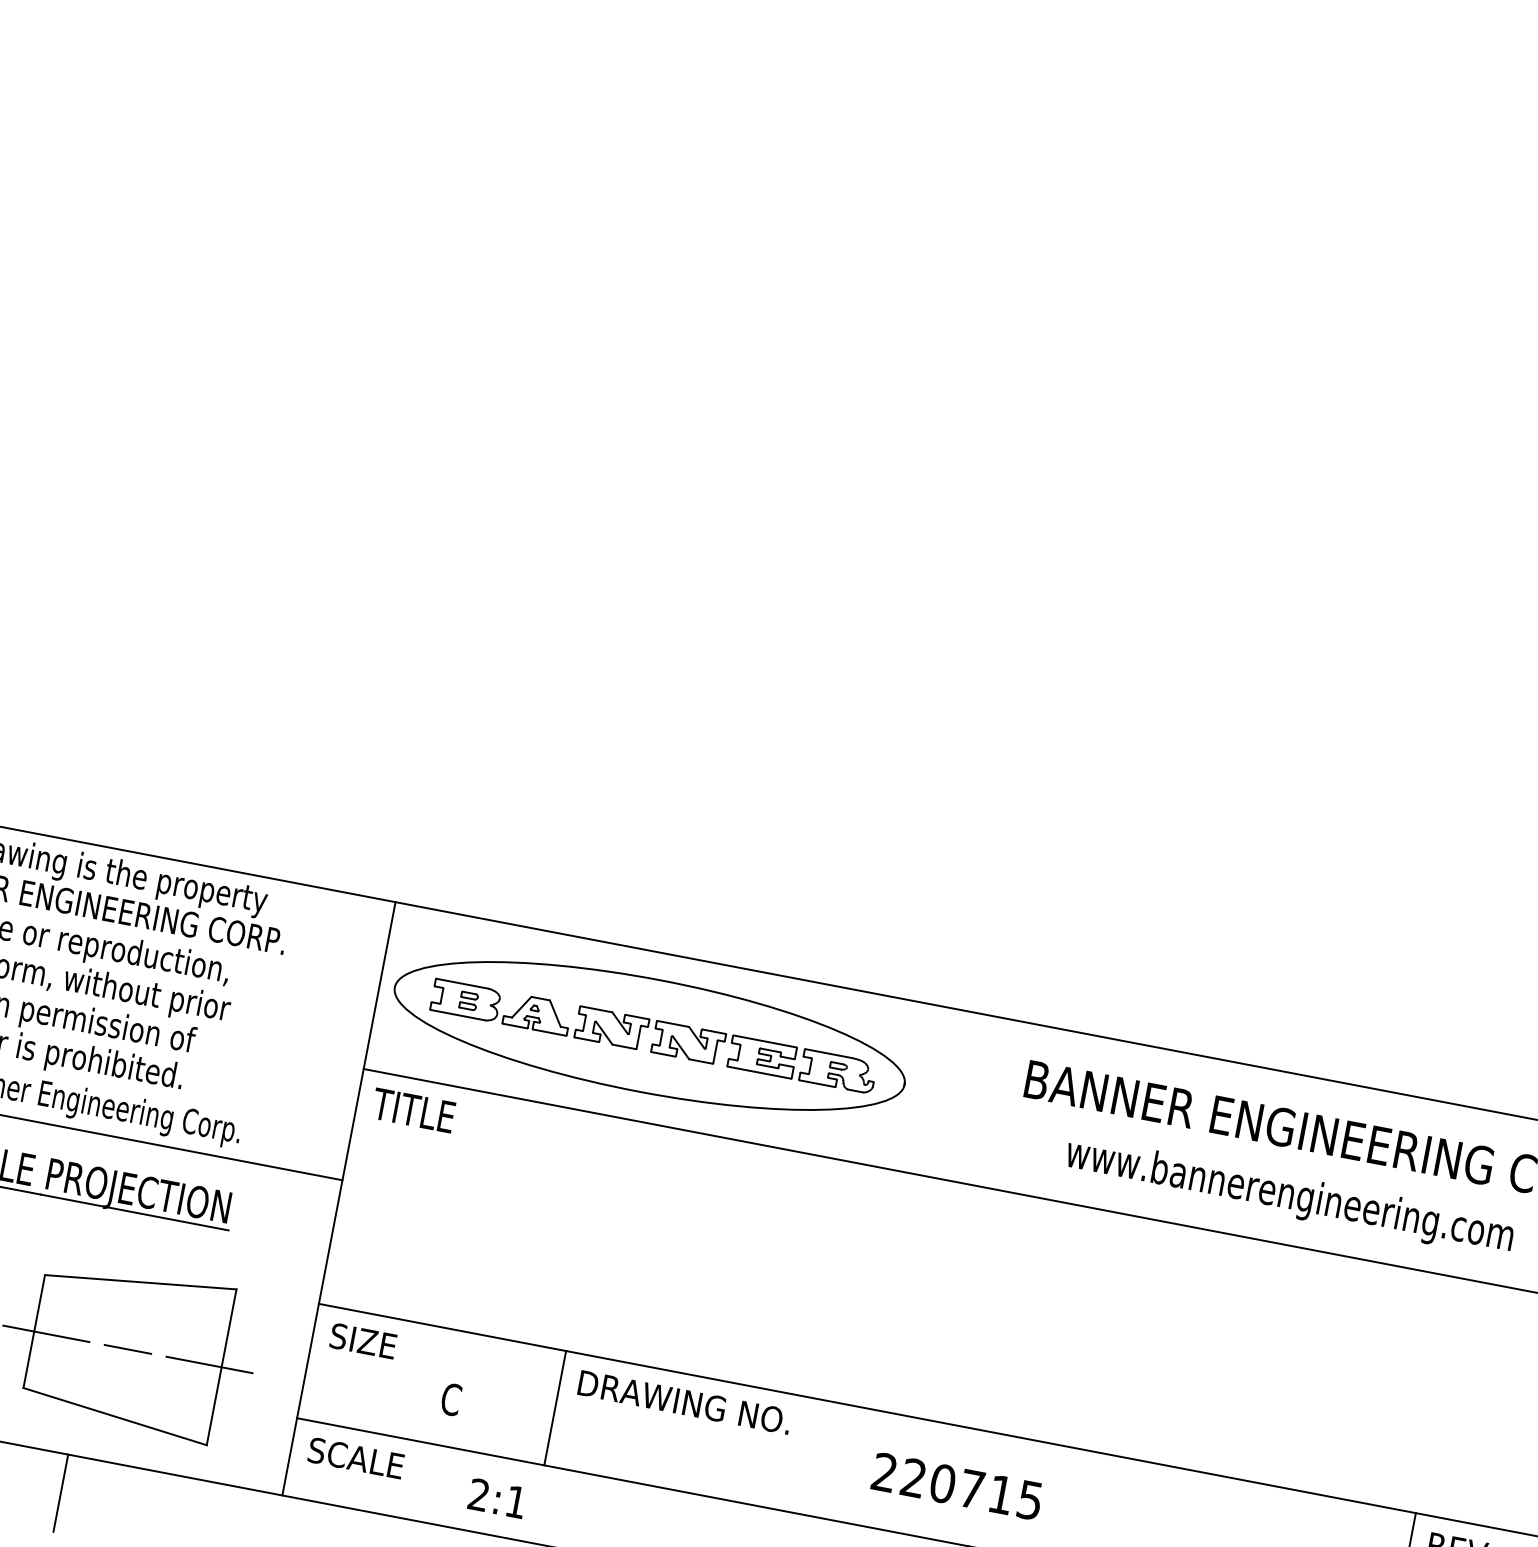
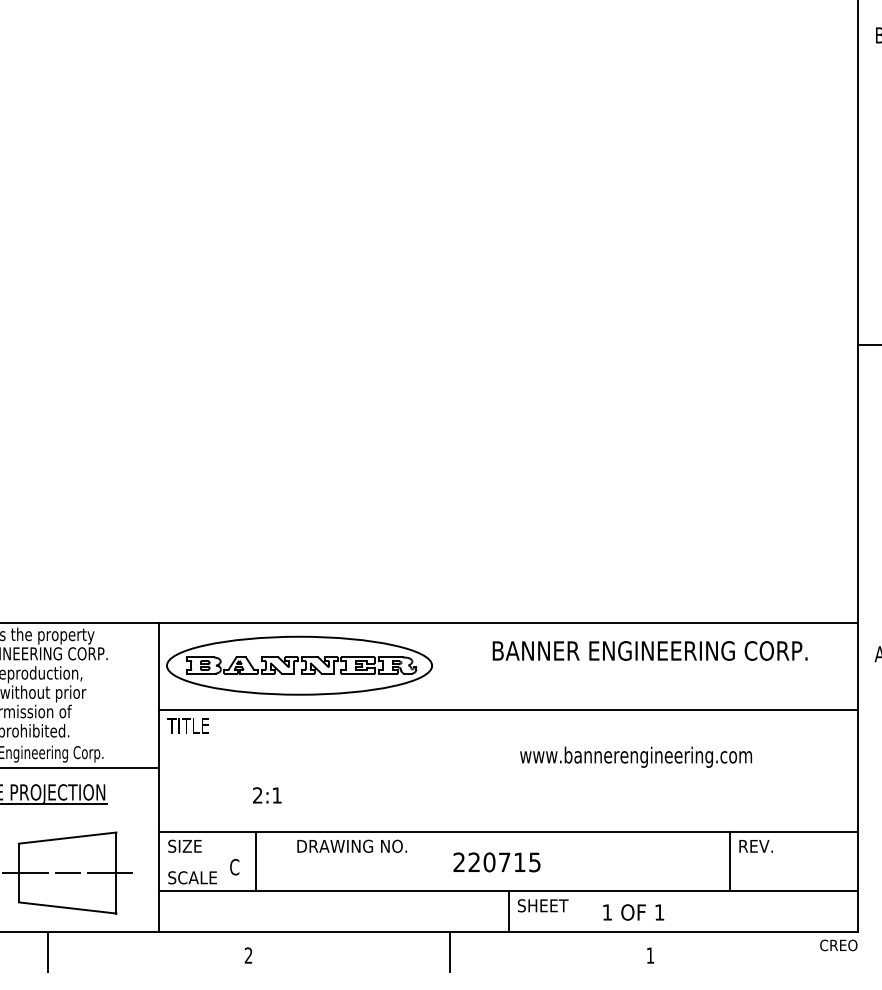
text: (1288, 1195) -> (635, 756), moved
line: (554, 1407) -> (255, 861), moved
text: (356, 1457) -> (192, 877), moved
text: (497, 1498) -> (267, 795), moved

